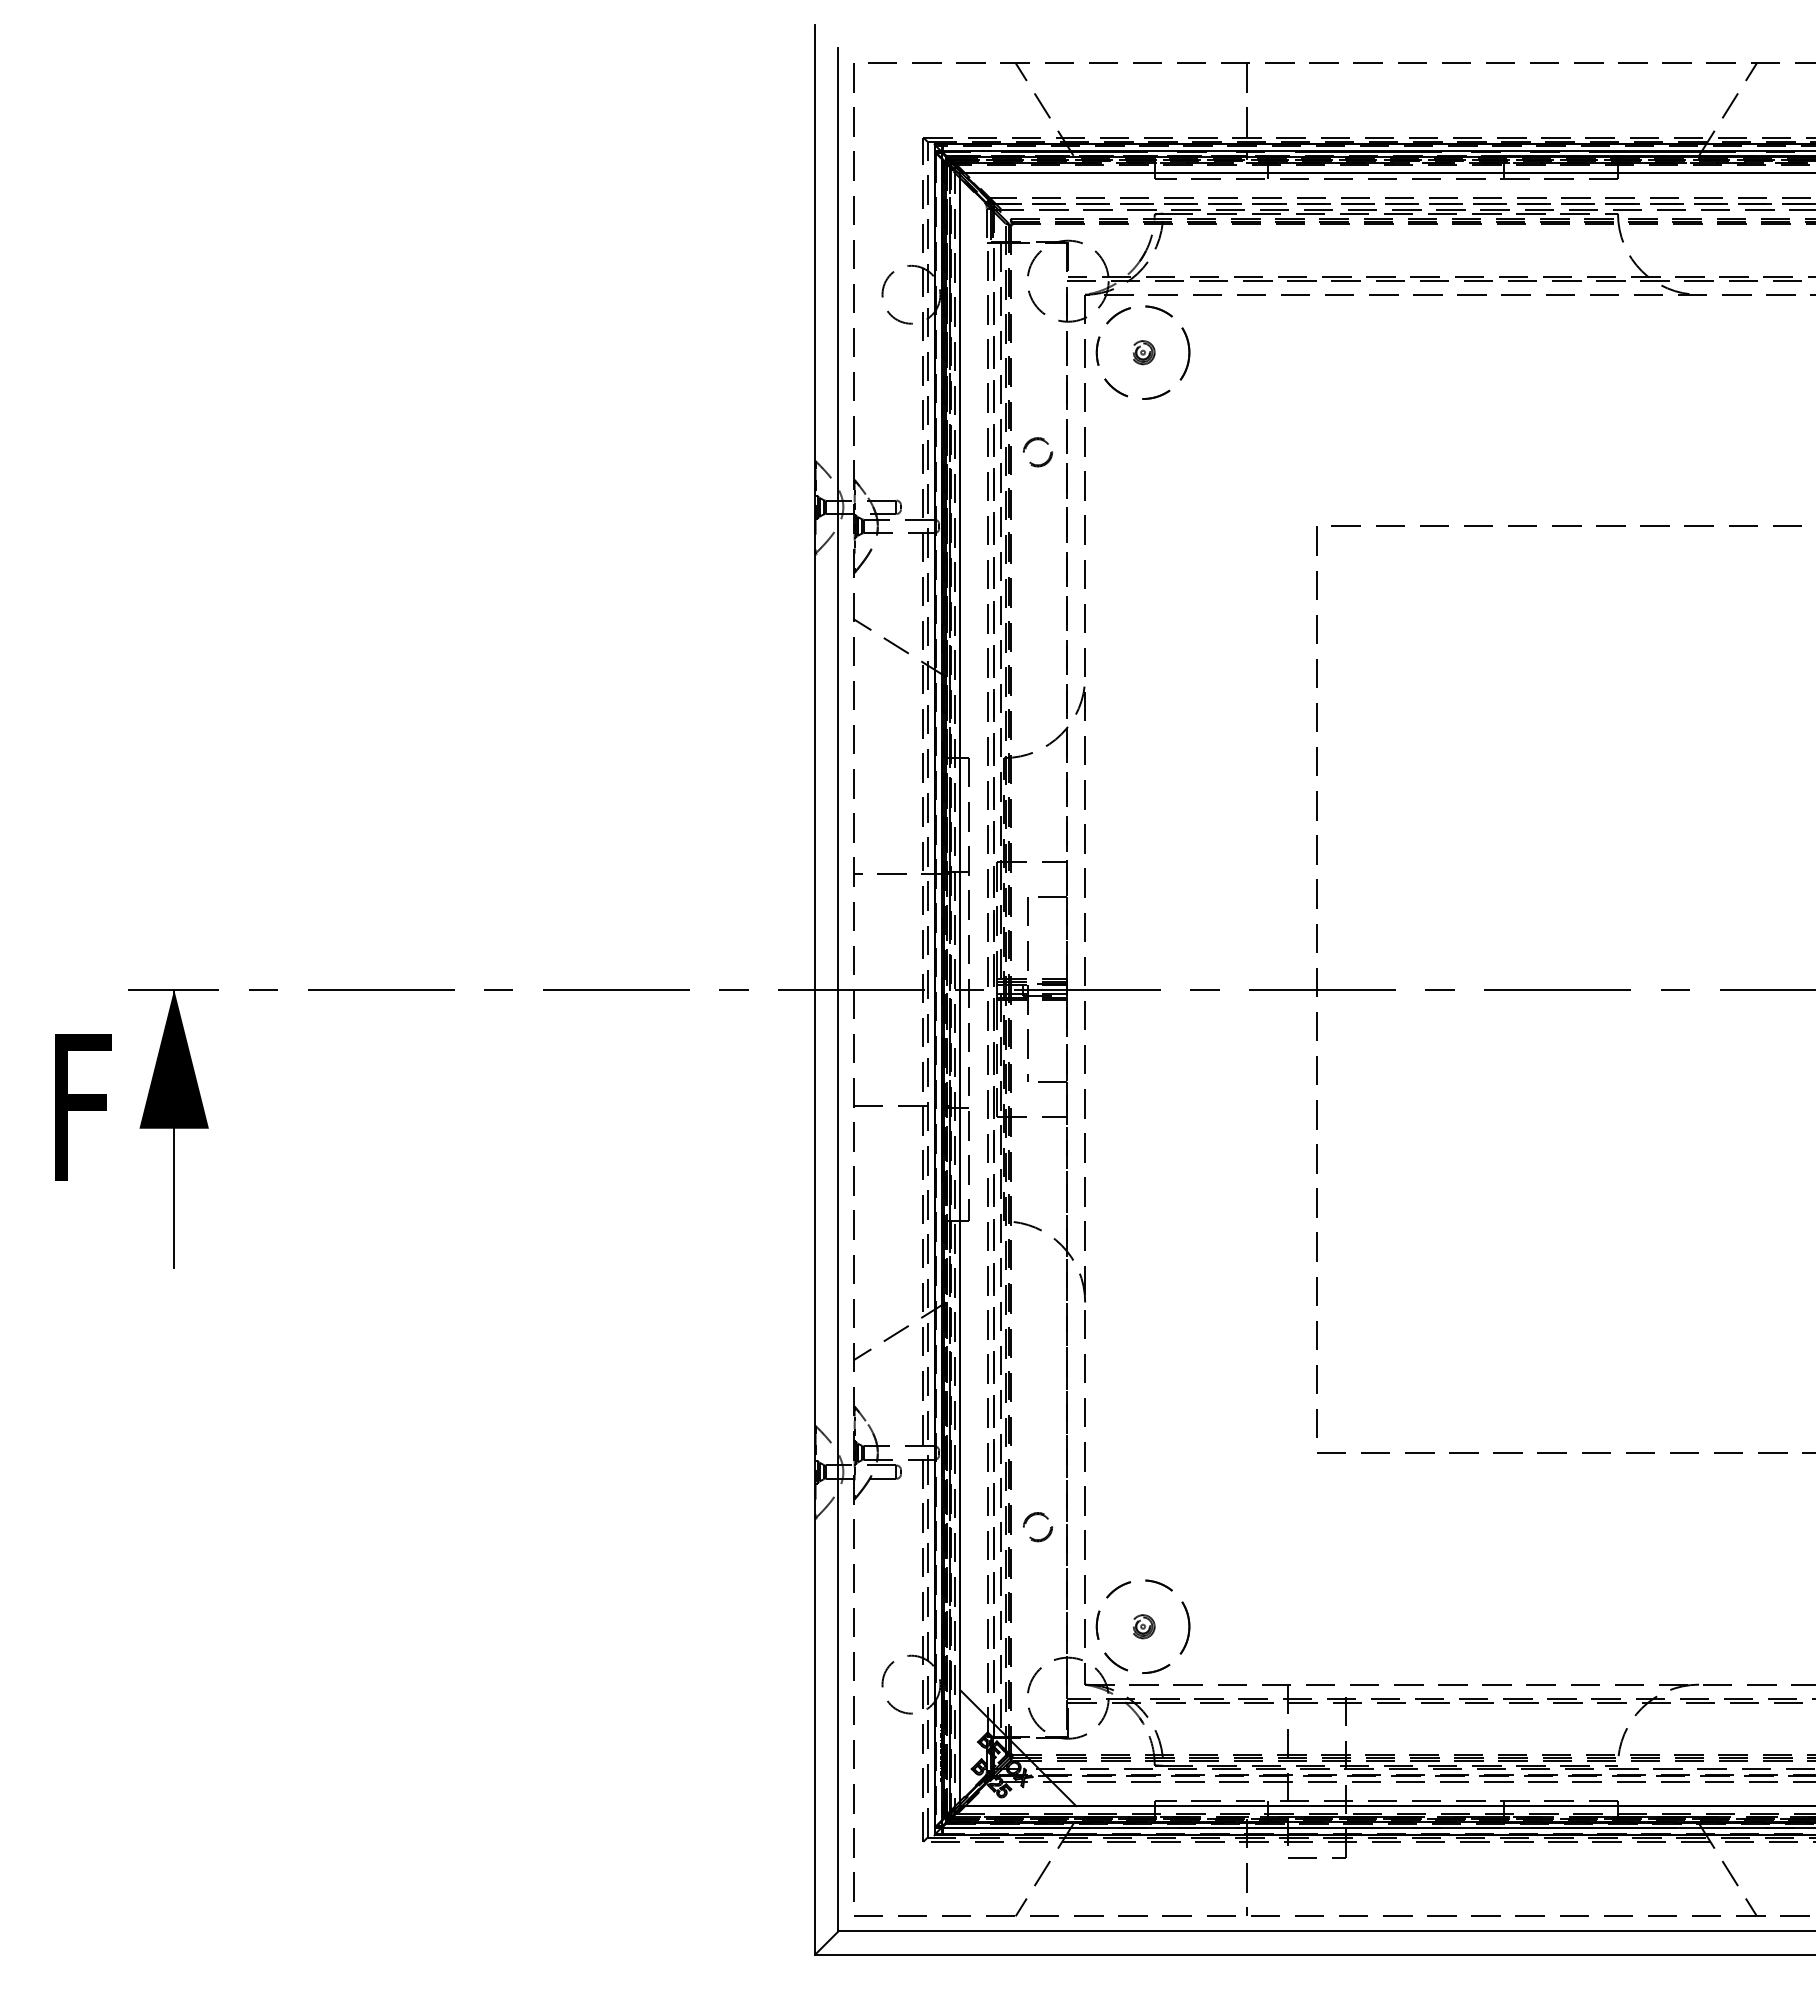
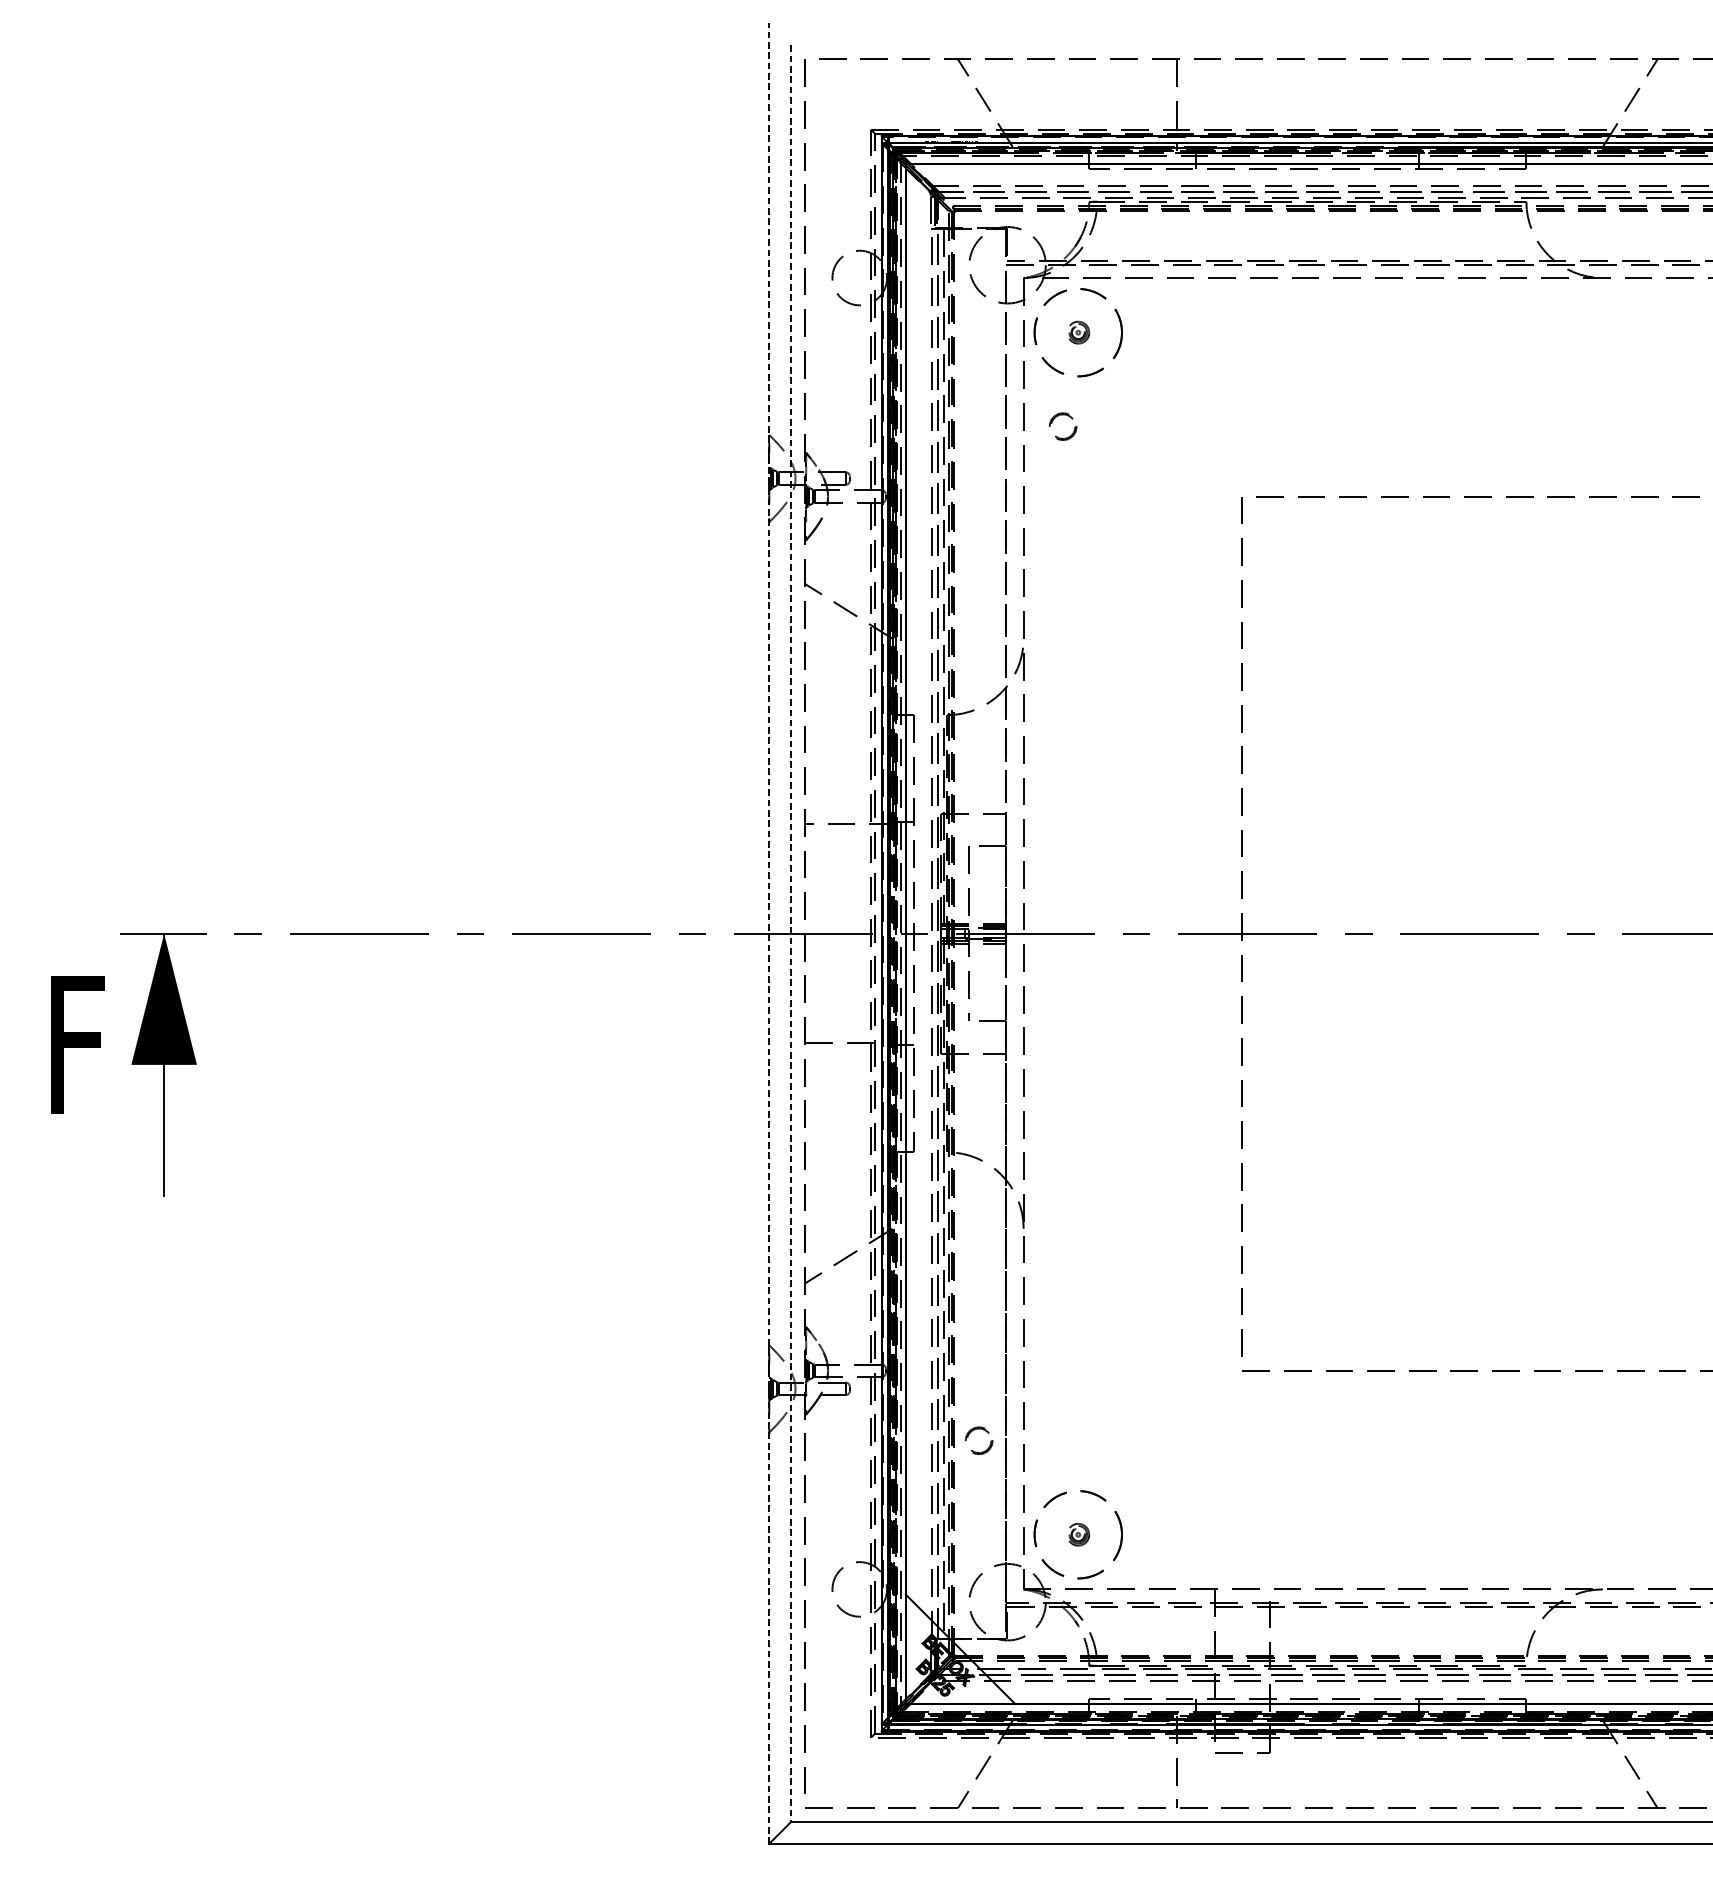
part: (1049, 454) -> (1073, 428), moved
line: (815, 989) -> (769, 933), solid -> dashed
line: (838, 989) -> (790, 933), solid -> dashed

